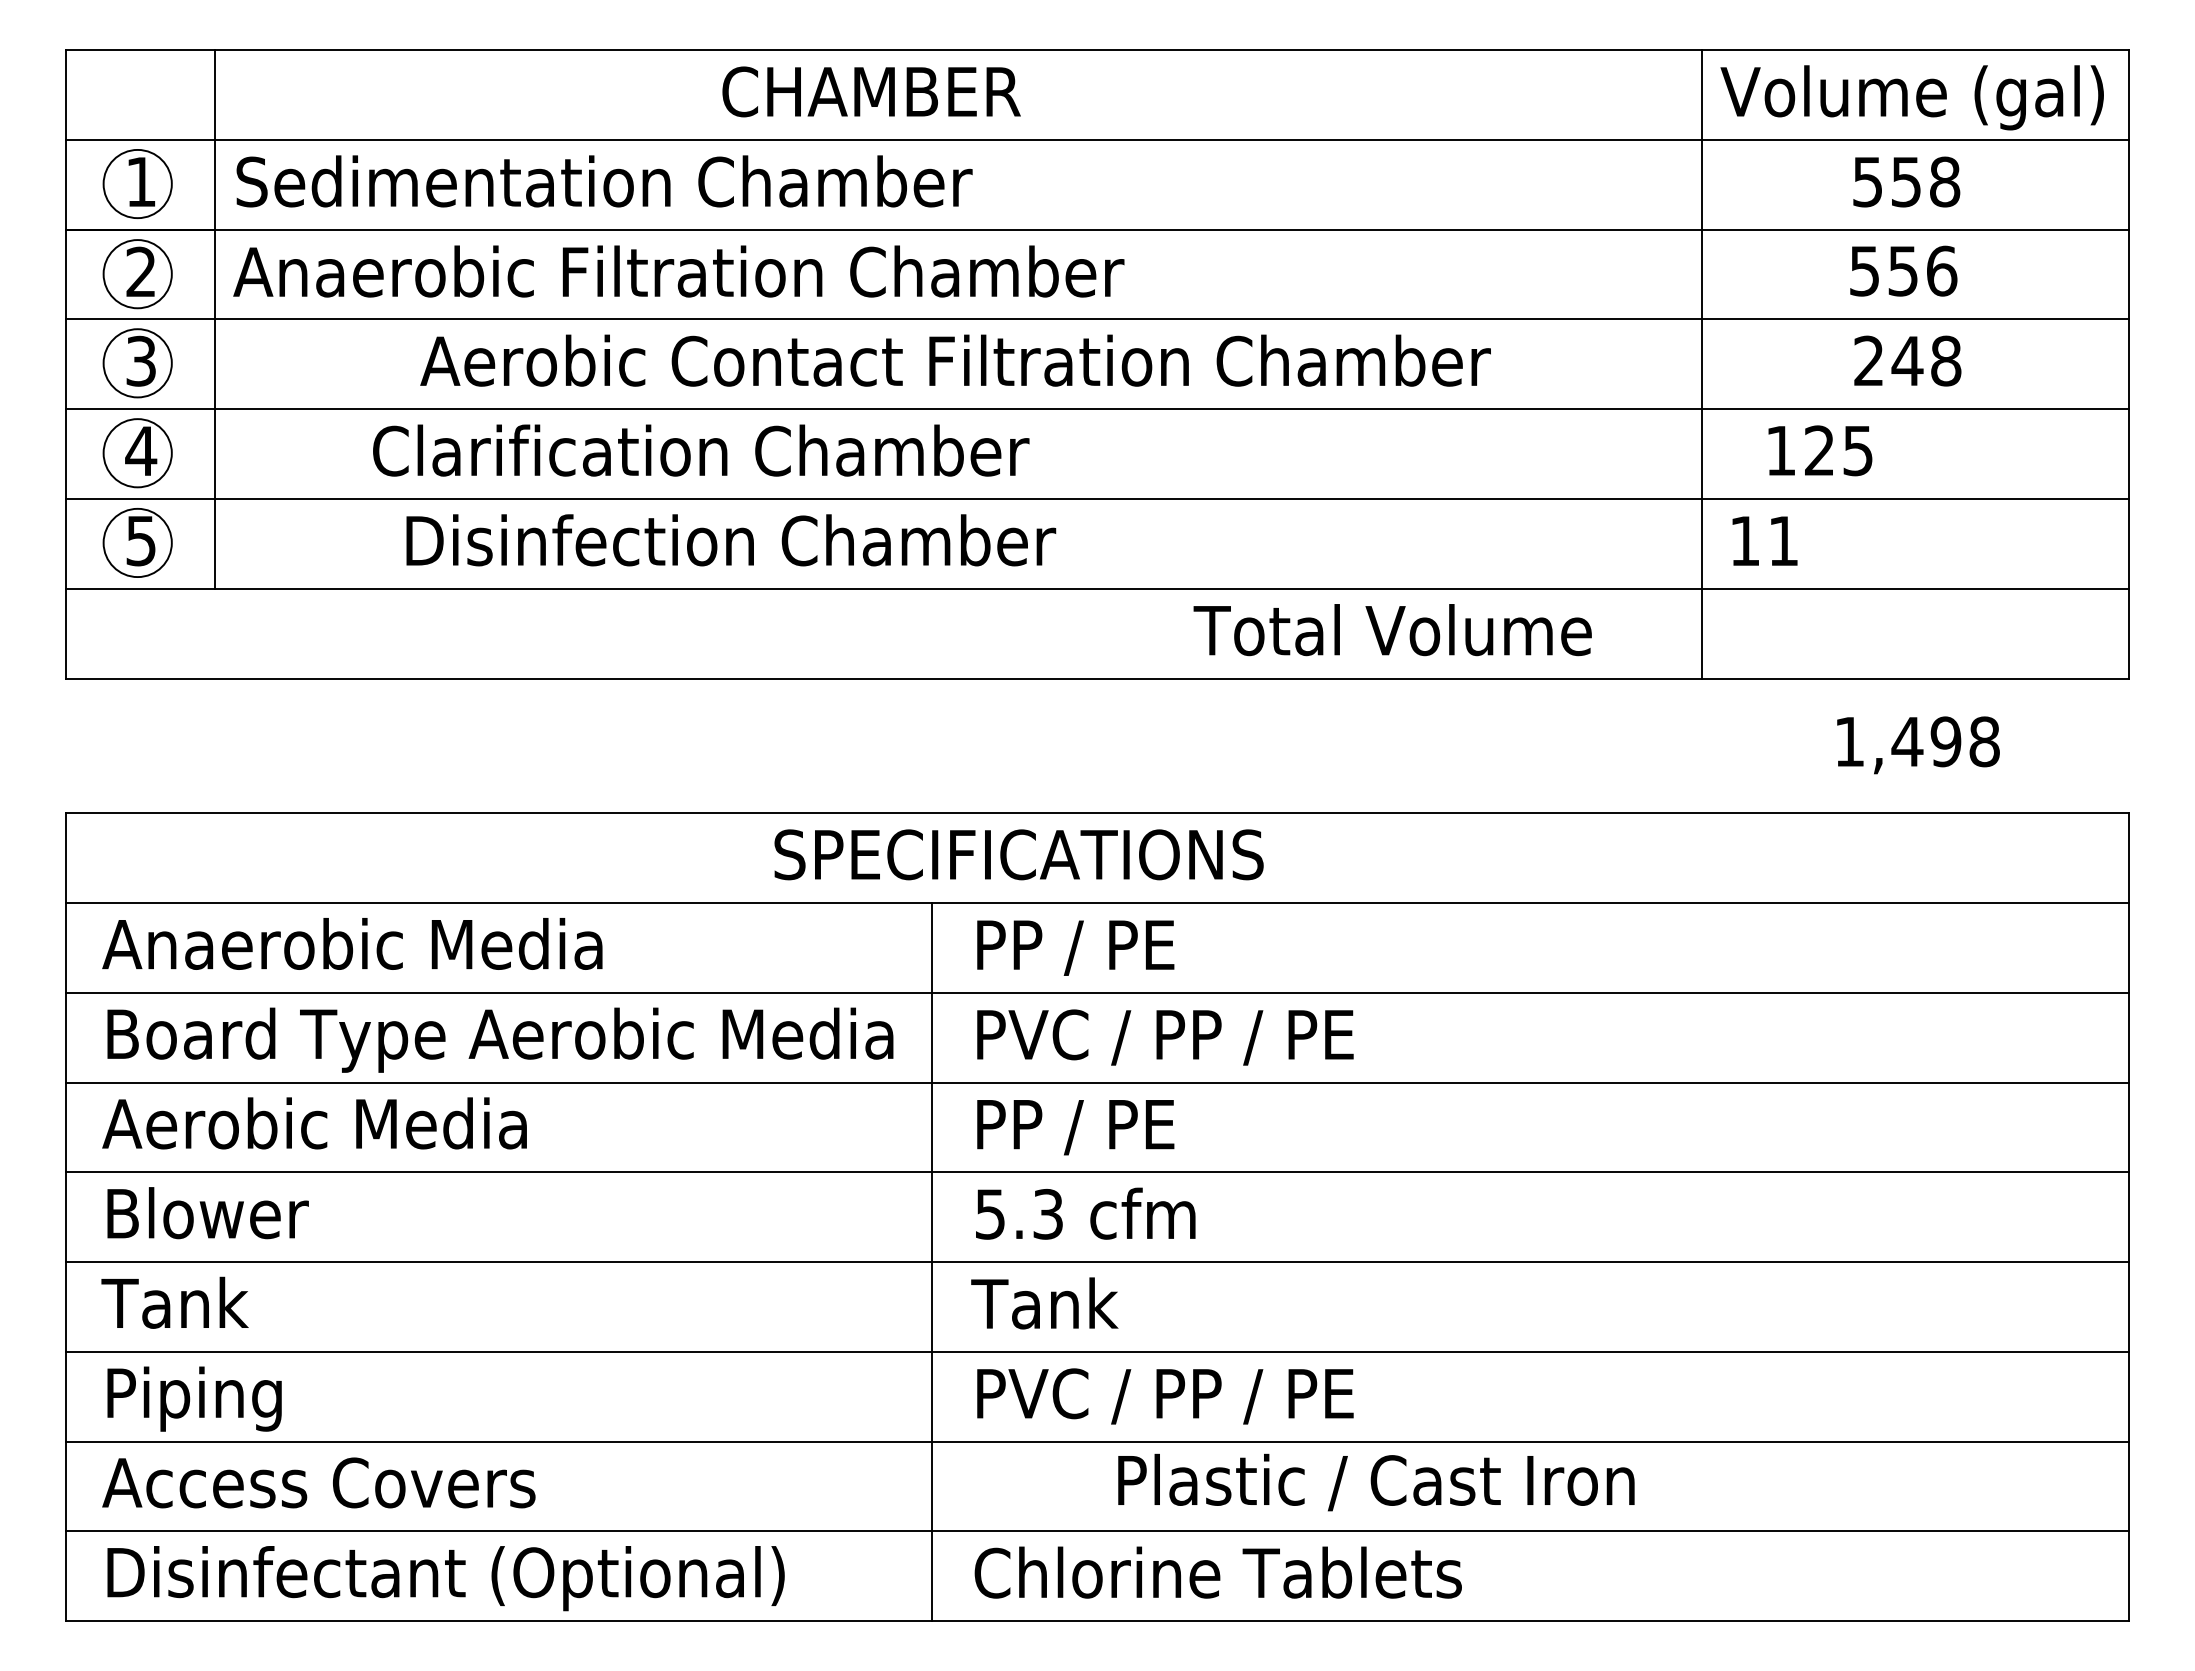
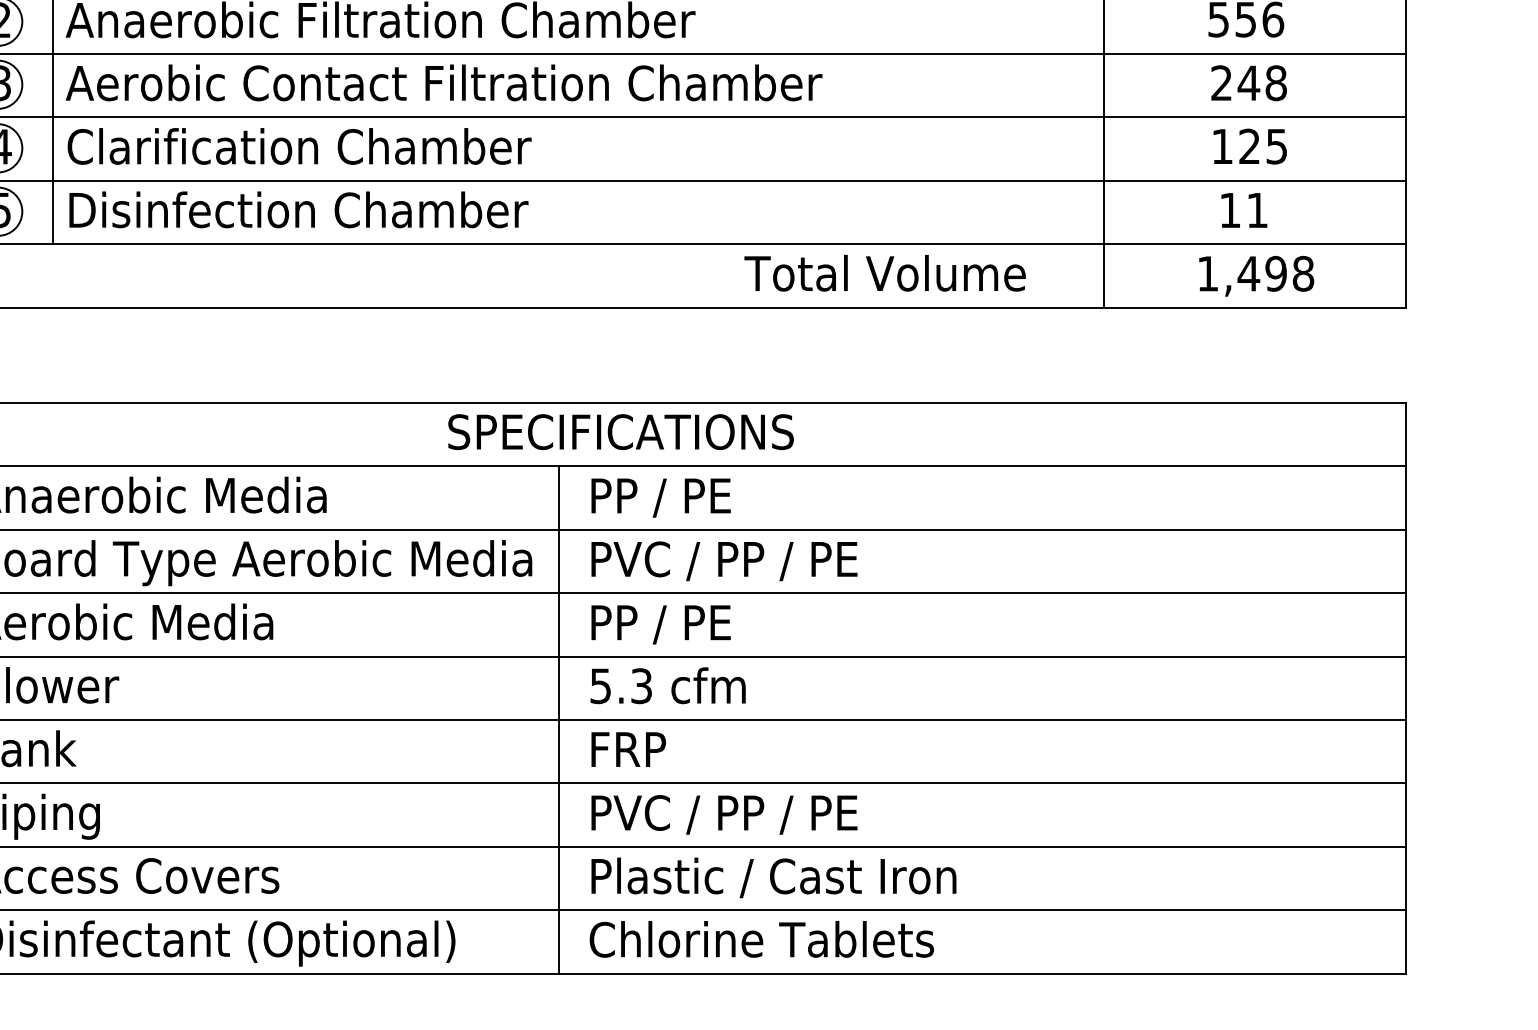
text: (955, 360) -> (443, 82), moved
text: (701, 450) -> (299, 146), moved
text: (1820, 450) -> (1250, 146), moved
text: (731, 540) -> (299, 209), moved
text: (1764, 540) -> (1243, 209), moved
text: (1918, 745) -> (1256, 276), moved
text: (1044, 1303) -> (639, 749), Tank -> FRP
text: (1376, 1482) -> (774, 877), moved

